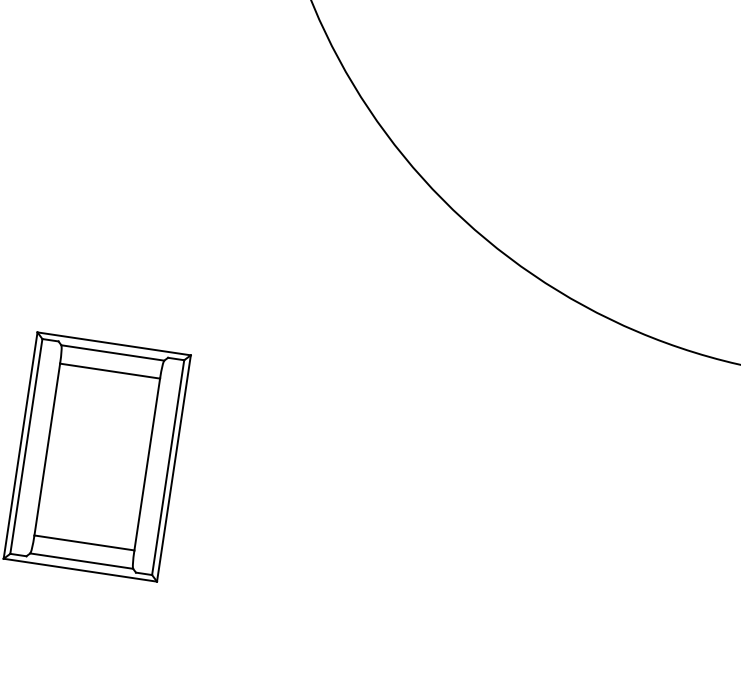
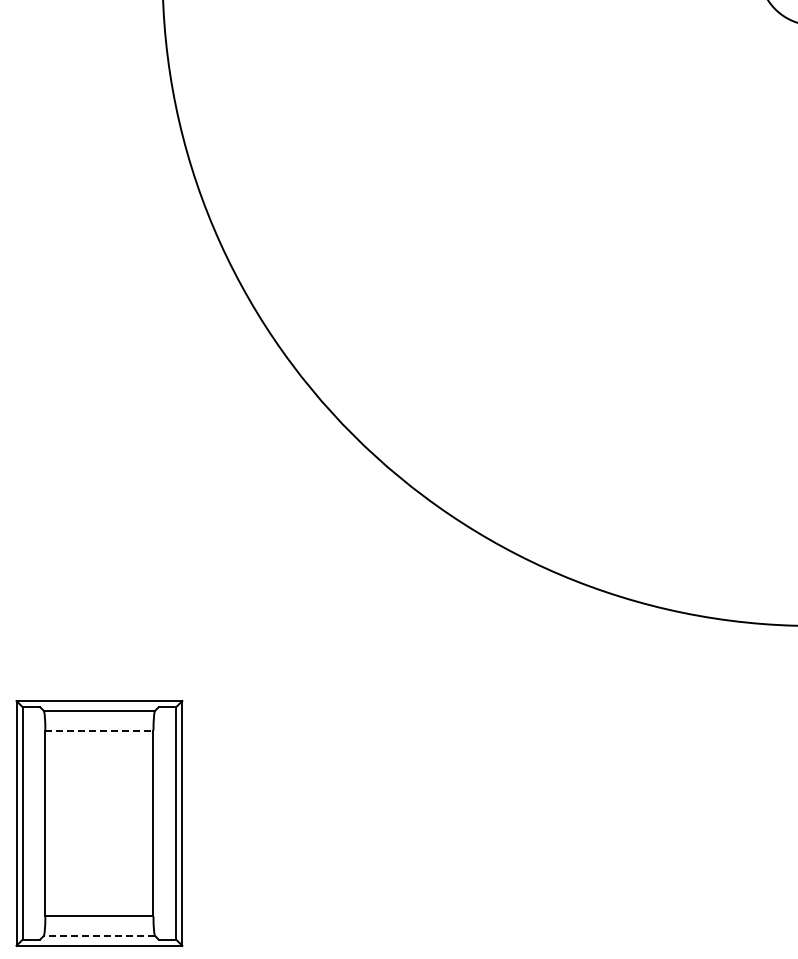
line: (110, 371) -> (99, 730), solid -> dashed
line: (81, 560) -> (99, 935), solid -> dashed

